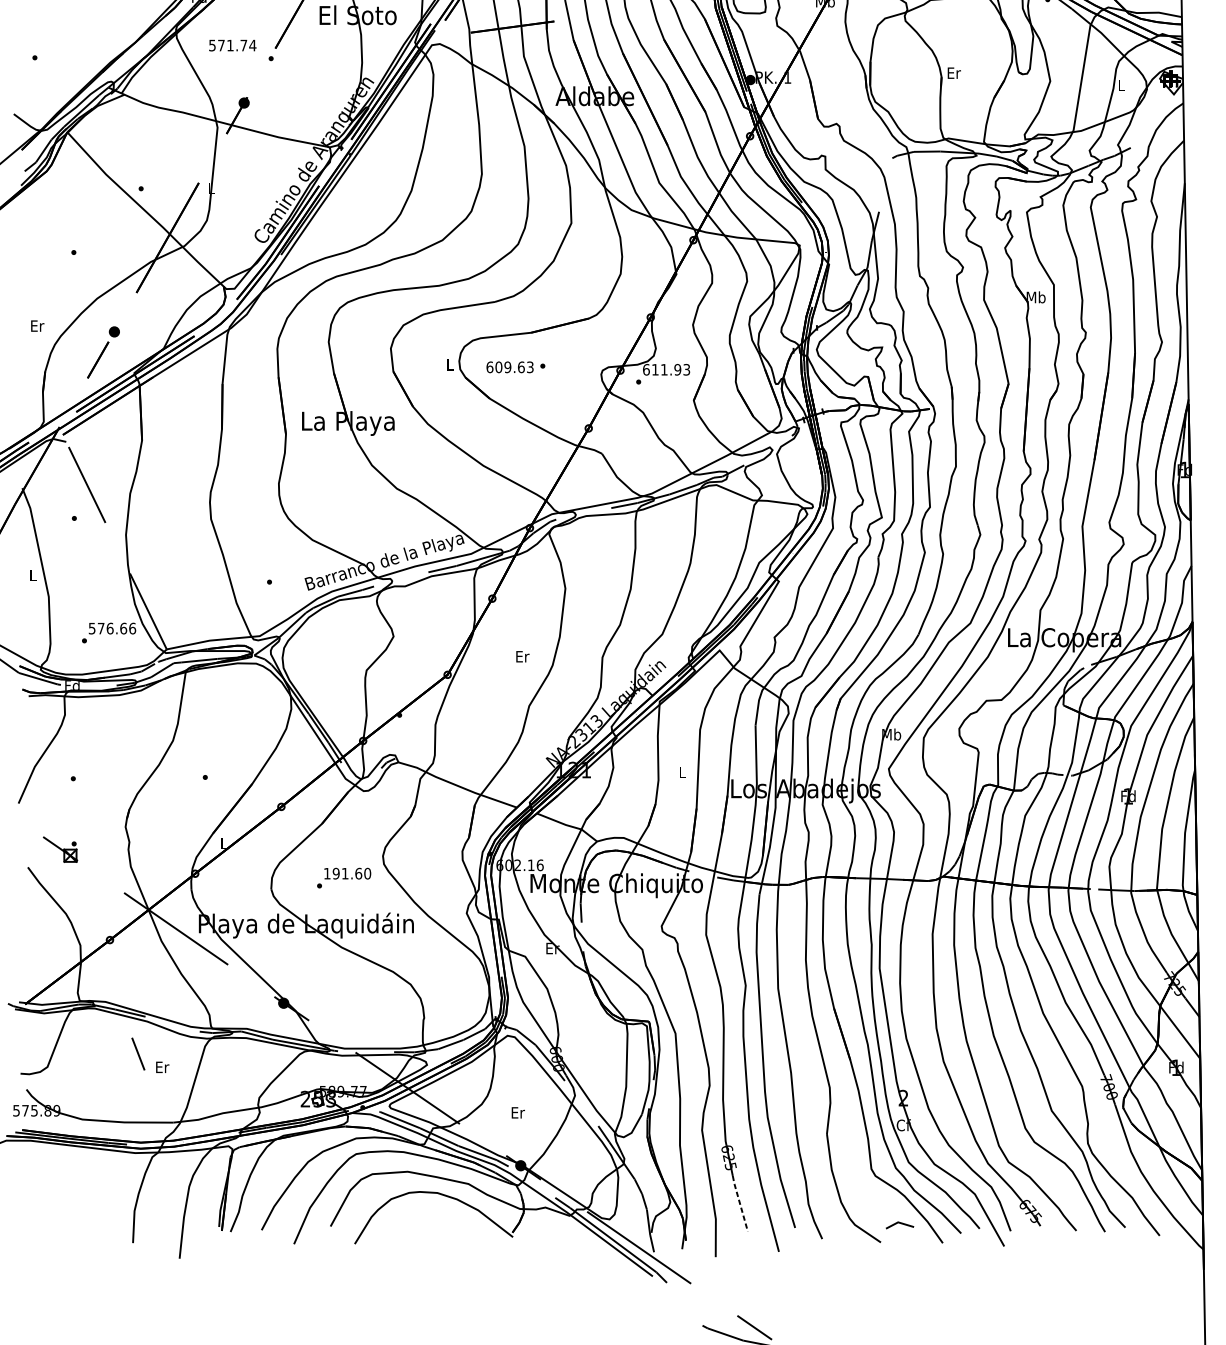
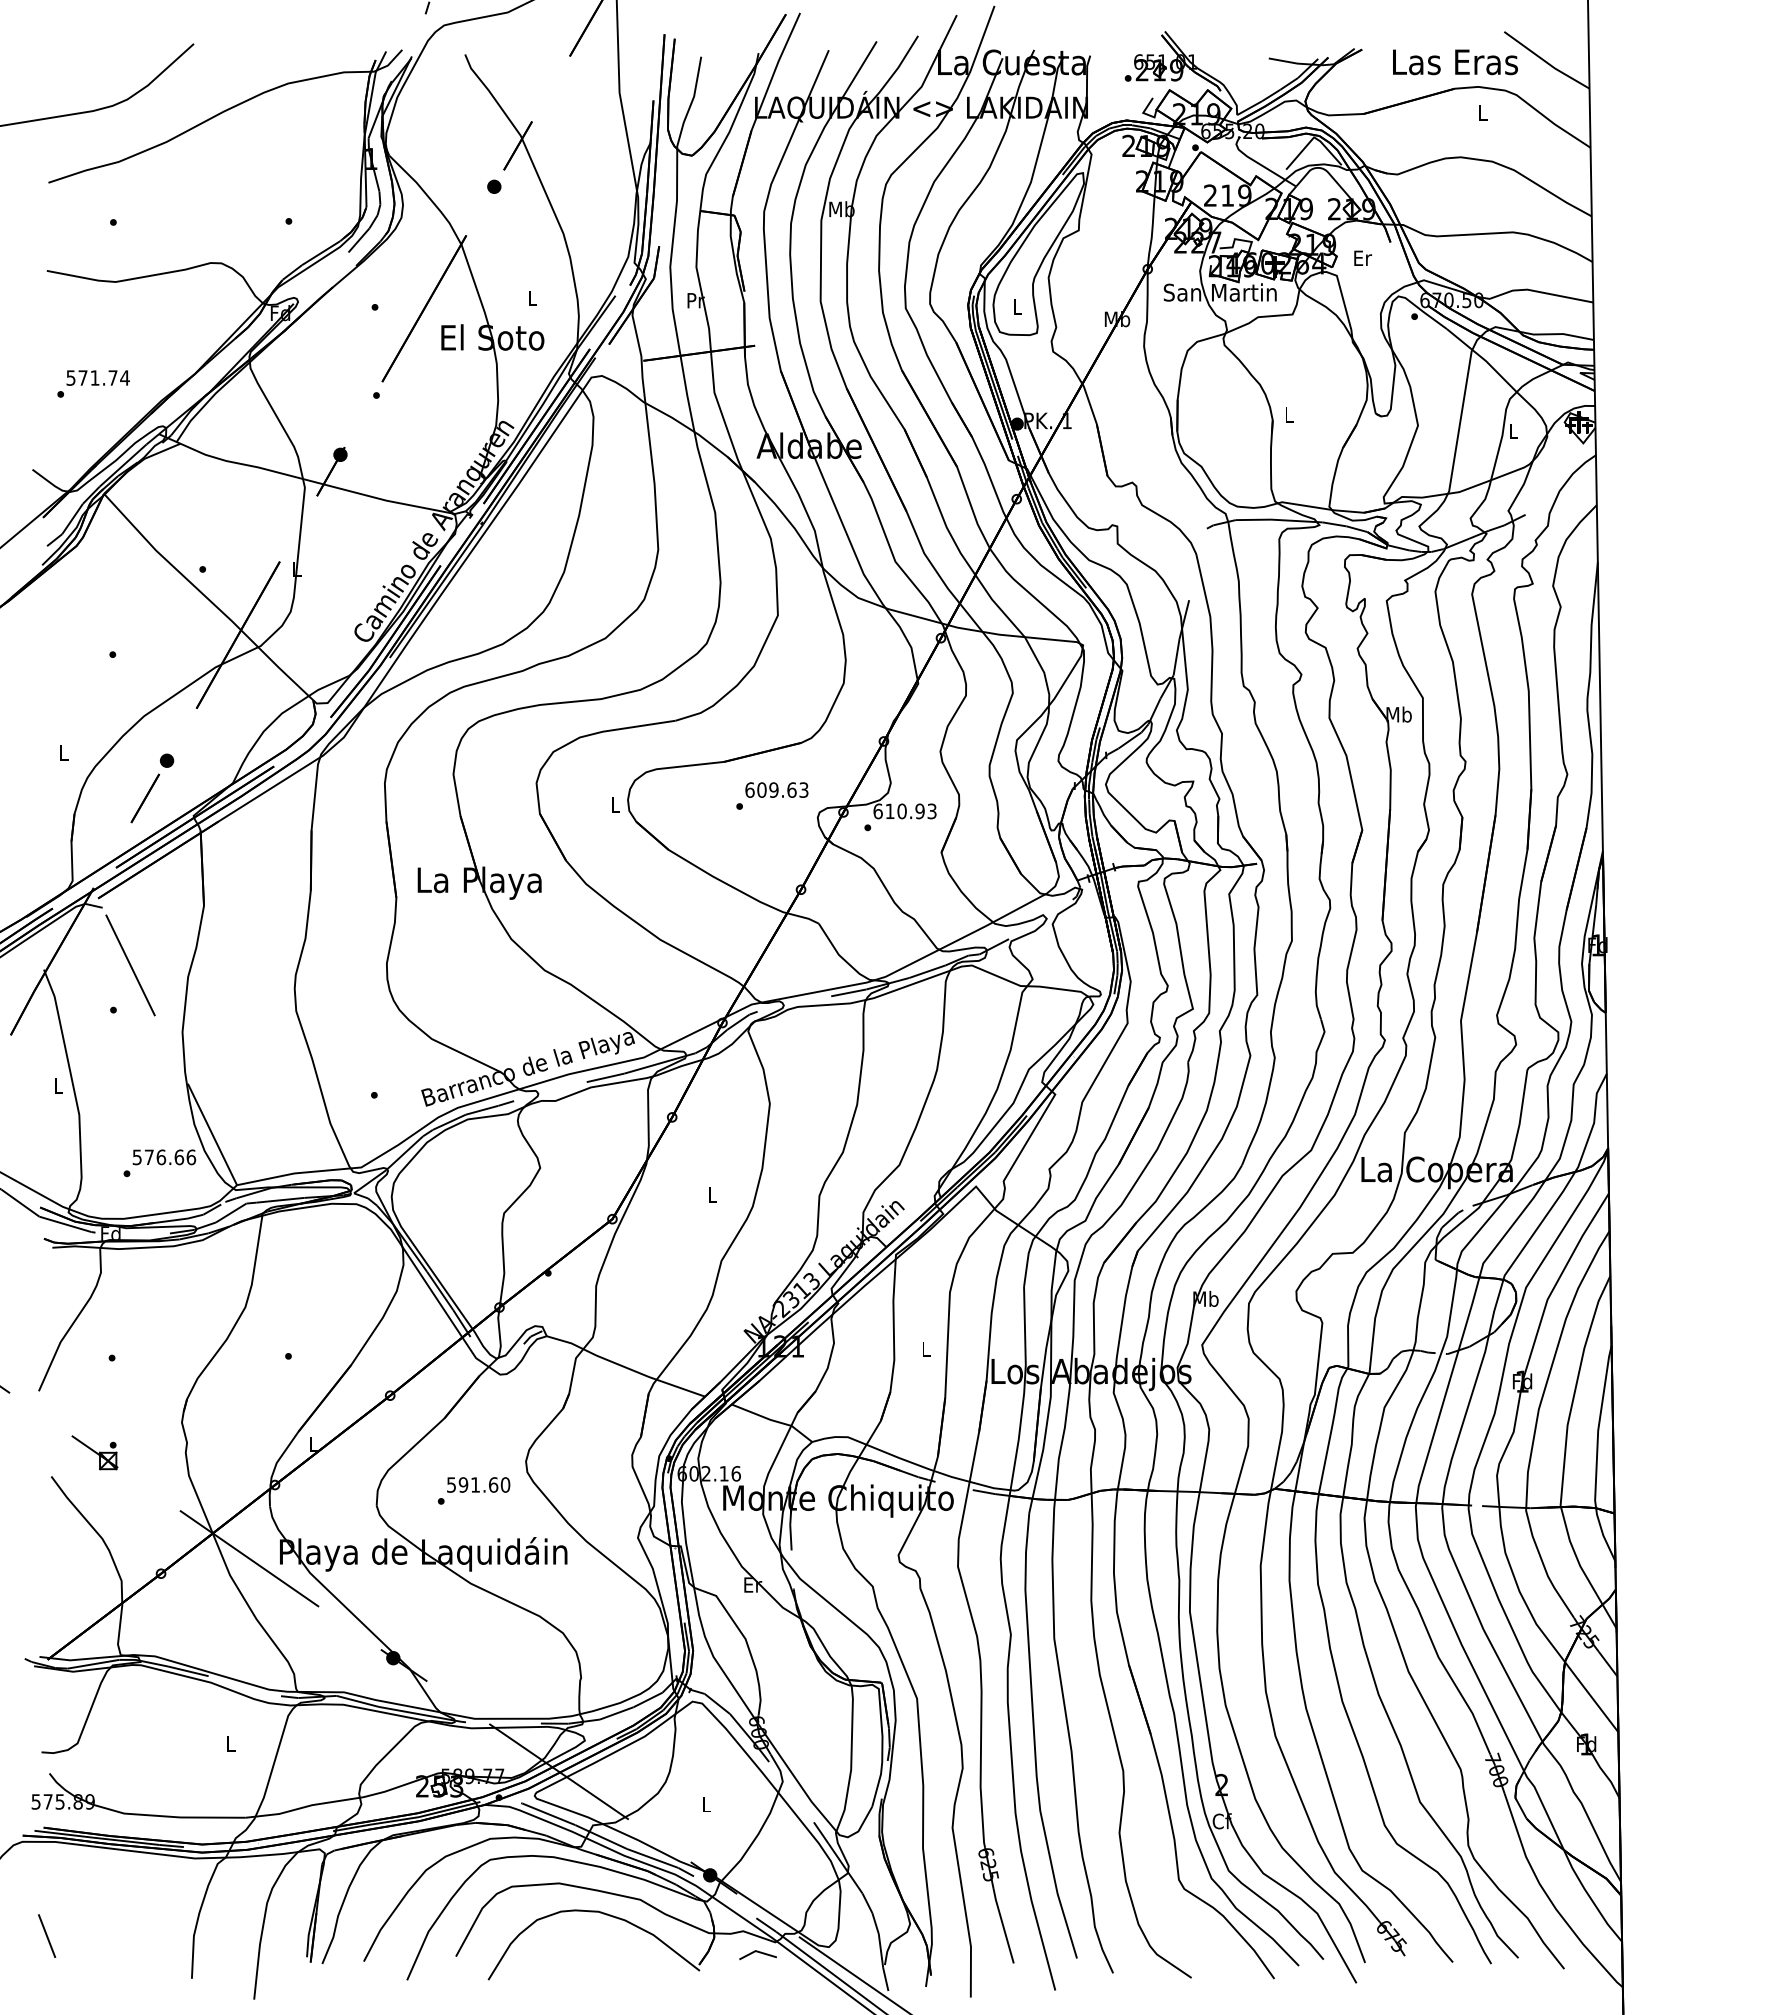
text: (232, 45) -> (97, 377), moved
text: (954, 72) -> (1289, 414), Er -> L
text: (37, 325) -> (64, 752), Er -> L
text: (509, 366) -> (776, 789), moved
text: (663, 369) -> (901, 811), 611.93 -> 610.93
text: (522, 656) -> (712, 1194), Er -> L
text: (327, 873) -> (451, 1484), 191.60 -> 591.60
line: (138, 1053) -> (47, 1935), moved
text: (162, 1067) -> (231, 1743), Er -> L
text: (518, 1112) -> (706, 1804), Er -> L
line: (740, 1203) -> (1003, 1925), dashed -> solid
line: (899, 1223) -> (757, 1952), moved

